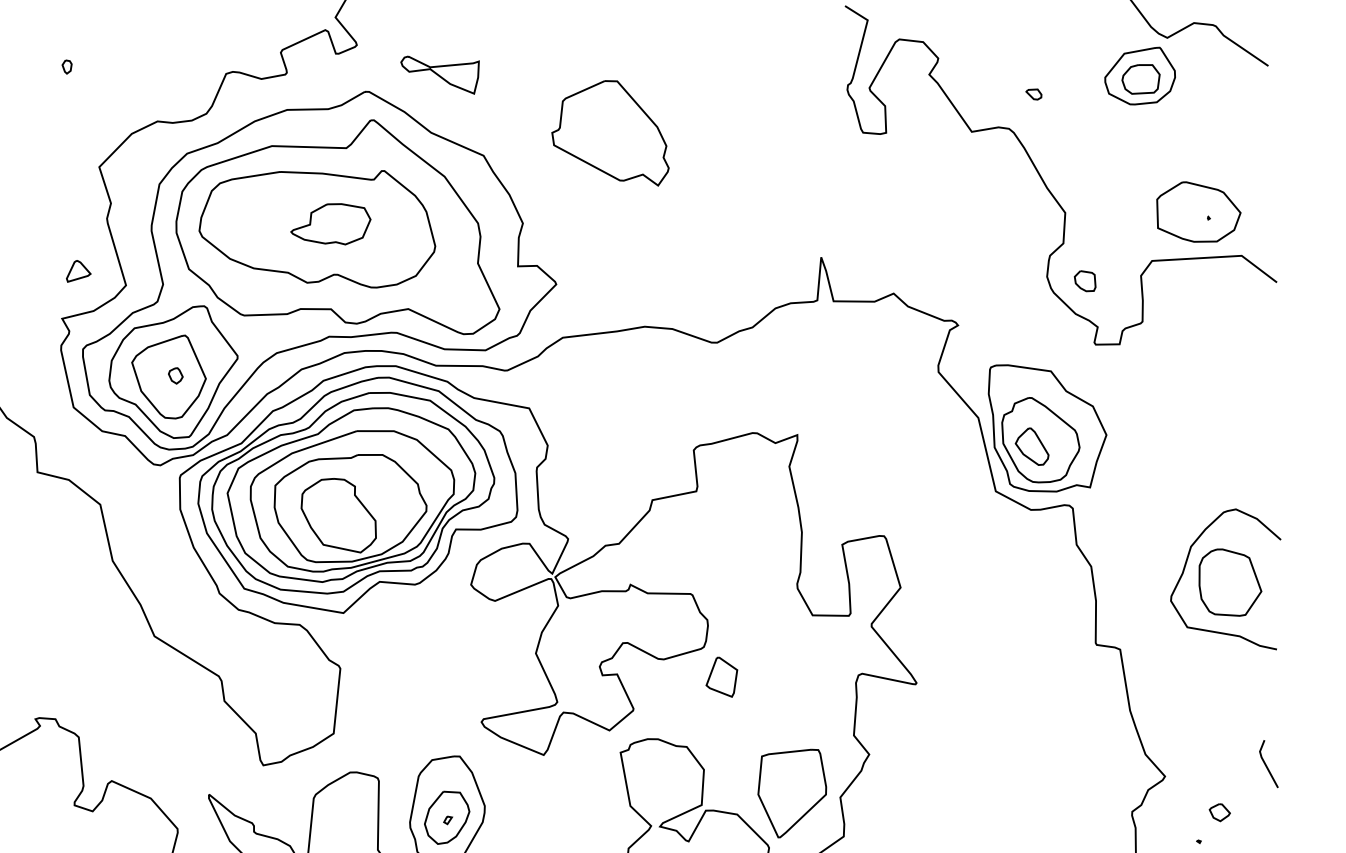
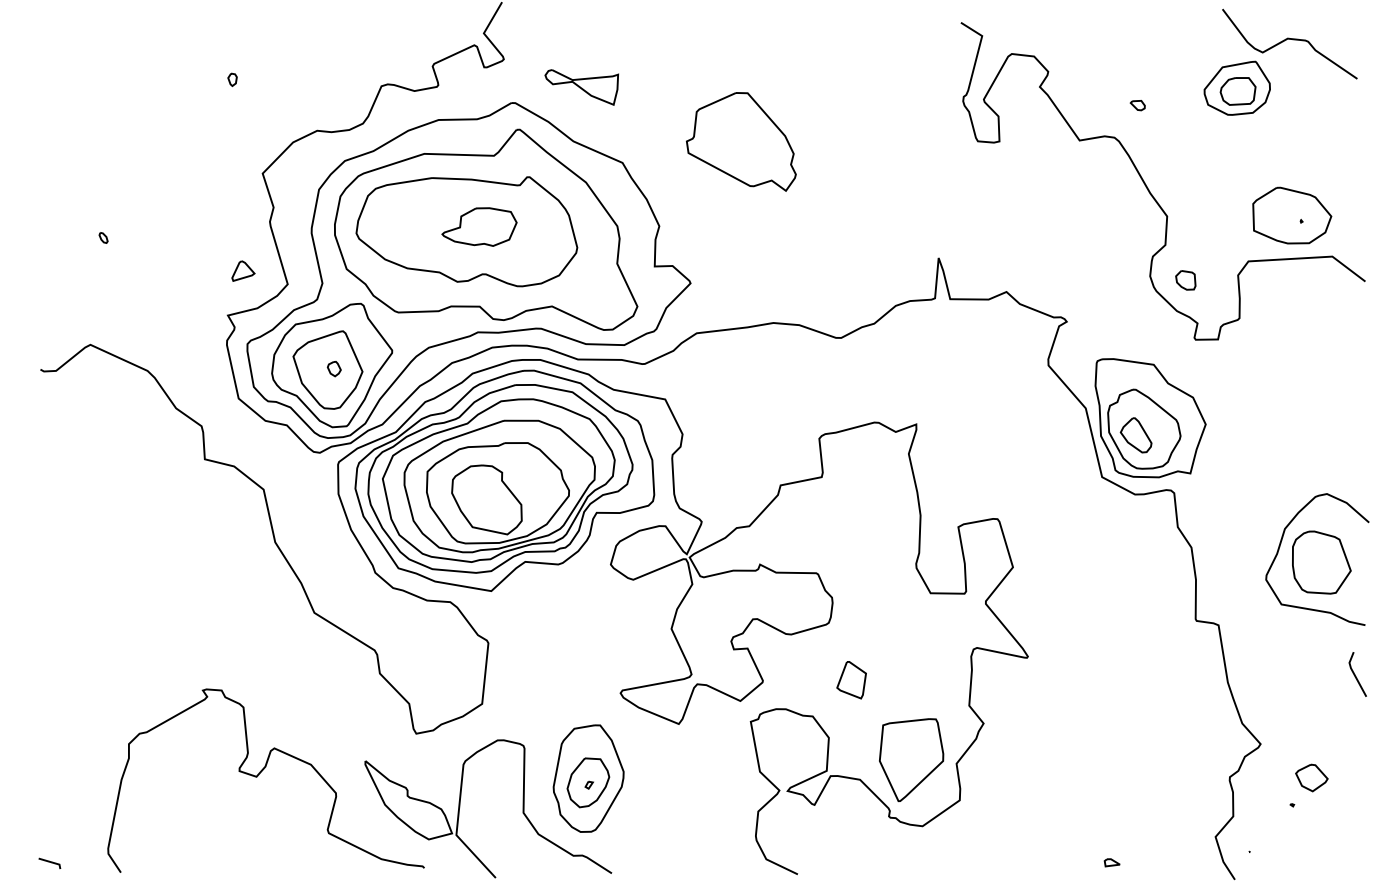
part: (721, 677) -> (851, 680), moved
line: (1266, 764) -> (1355, 674), moved
part: (1219, 812) -> (1311, 777), size x1.67

